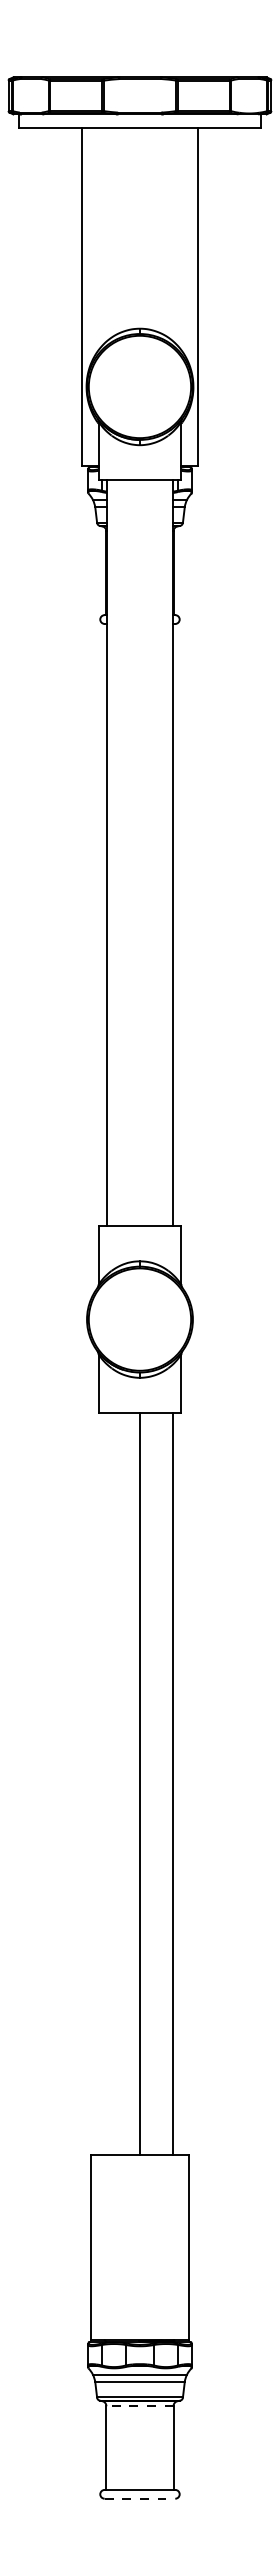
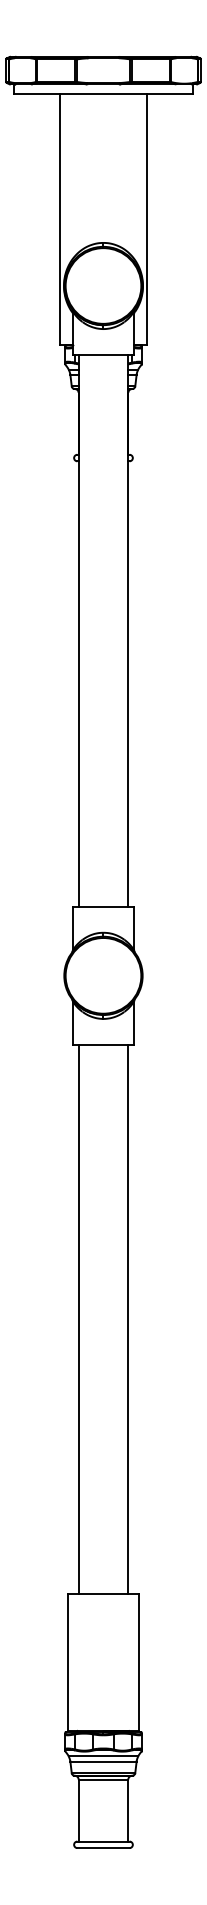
line: (139, 1784) -> (78, 1319), moved
line: (139, 2406) -> (103, 1779), dashed -> solid
line: (140, 2498) -> (103, 1847), dashed -> solid

